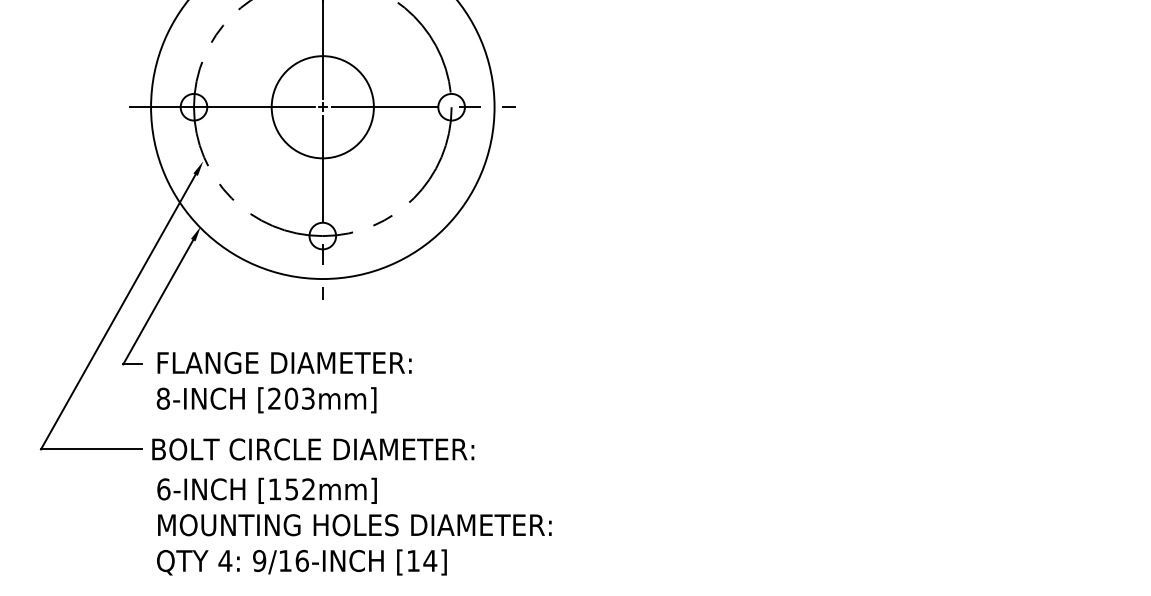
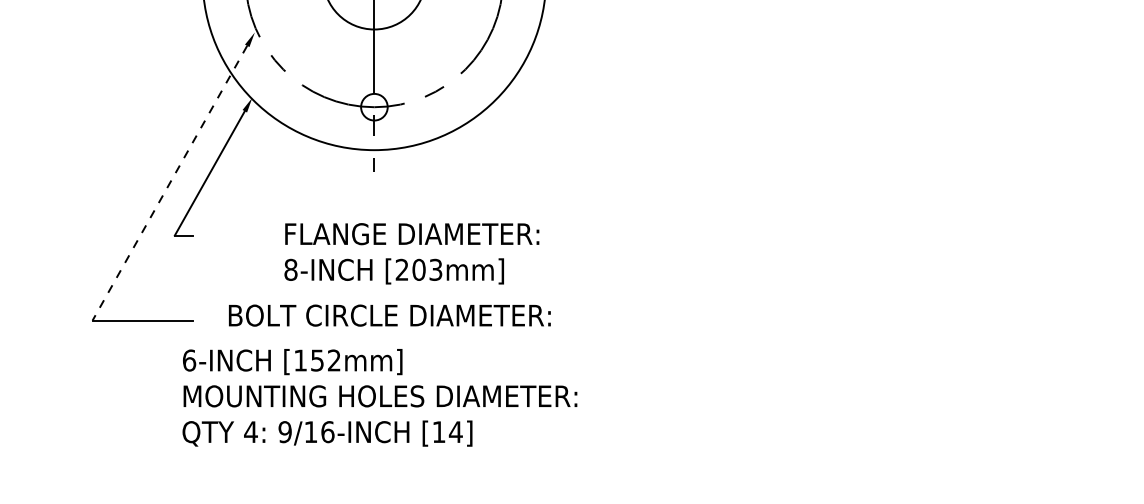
line: (118, 312) -> (170, 183), solid -> dashed
text: (283, 382) -> (411, 253), moved
text: (313, 449) -> (390, 315), moved
text: (354, 526) -> (380, 397), moved

